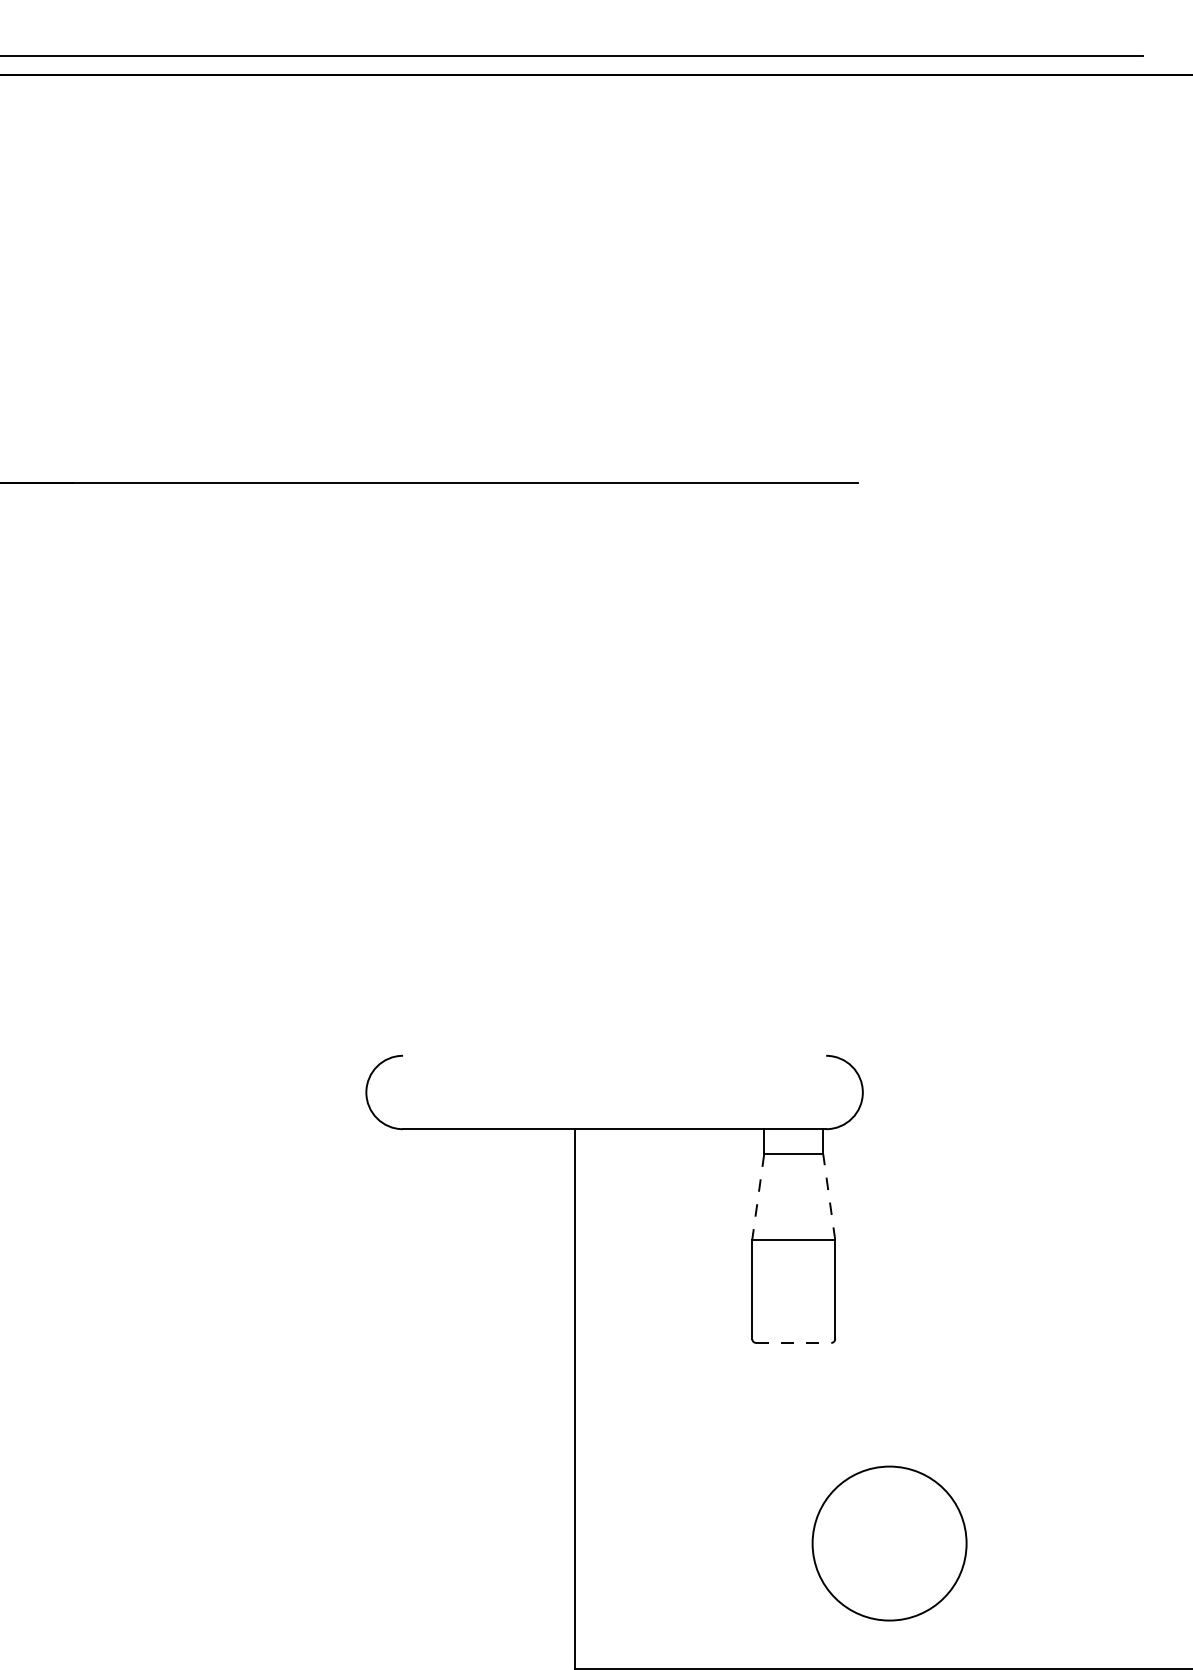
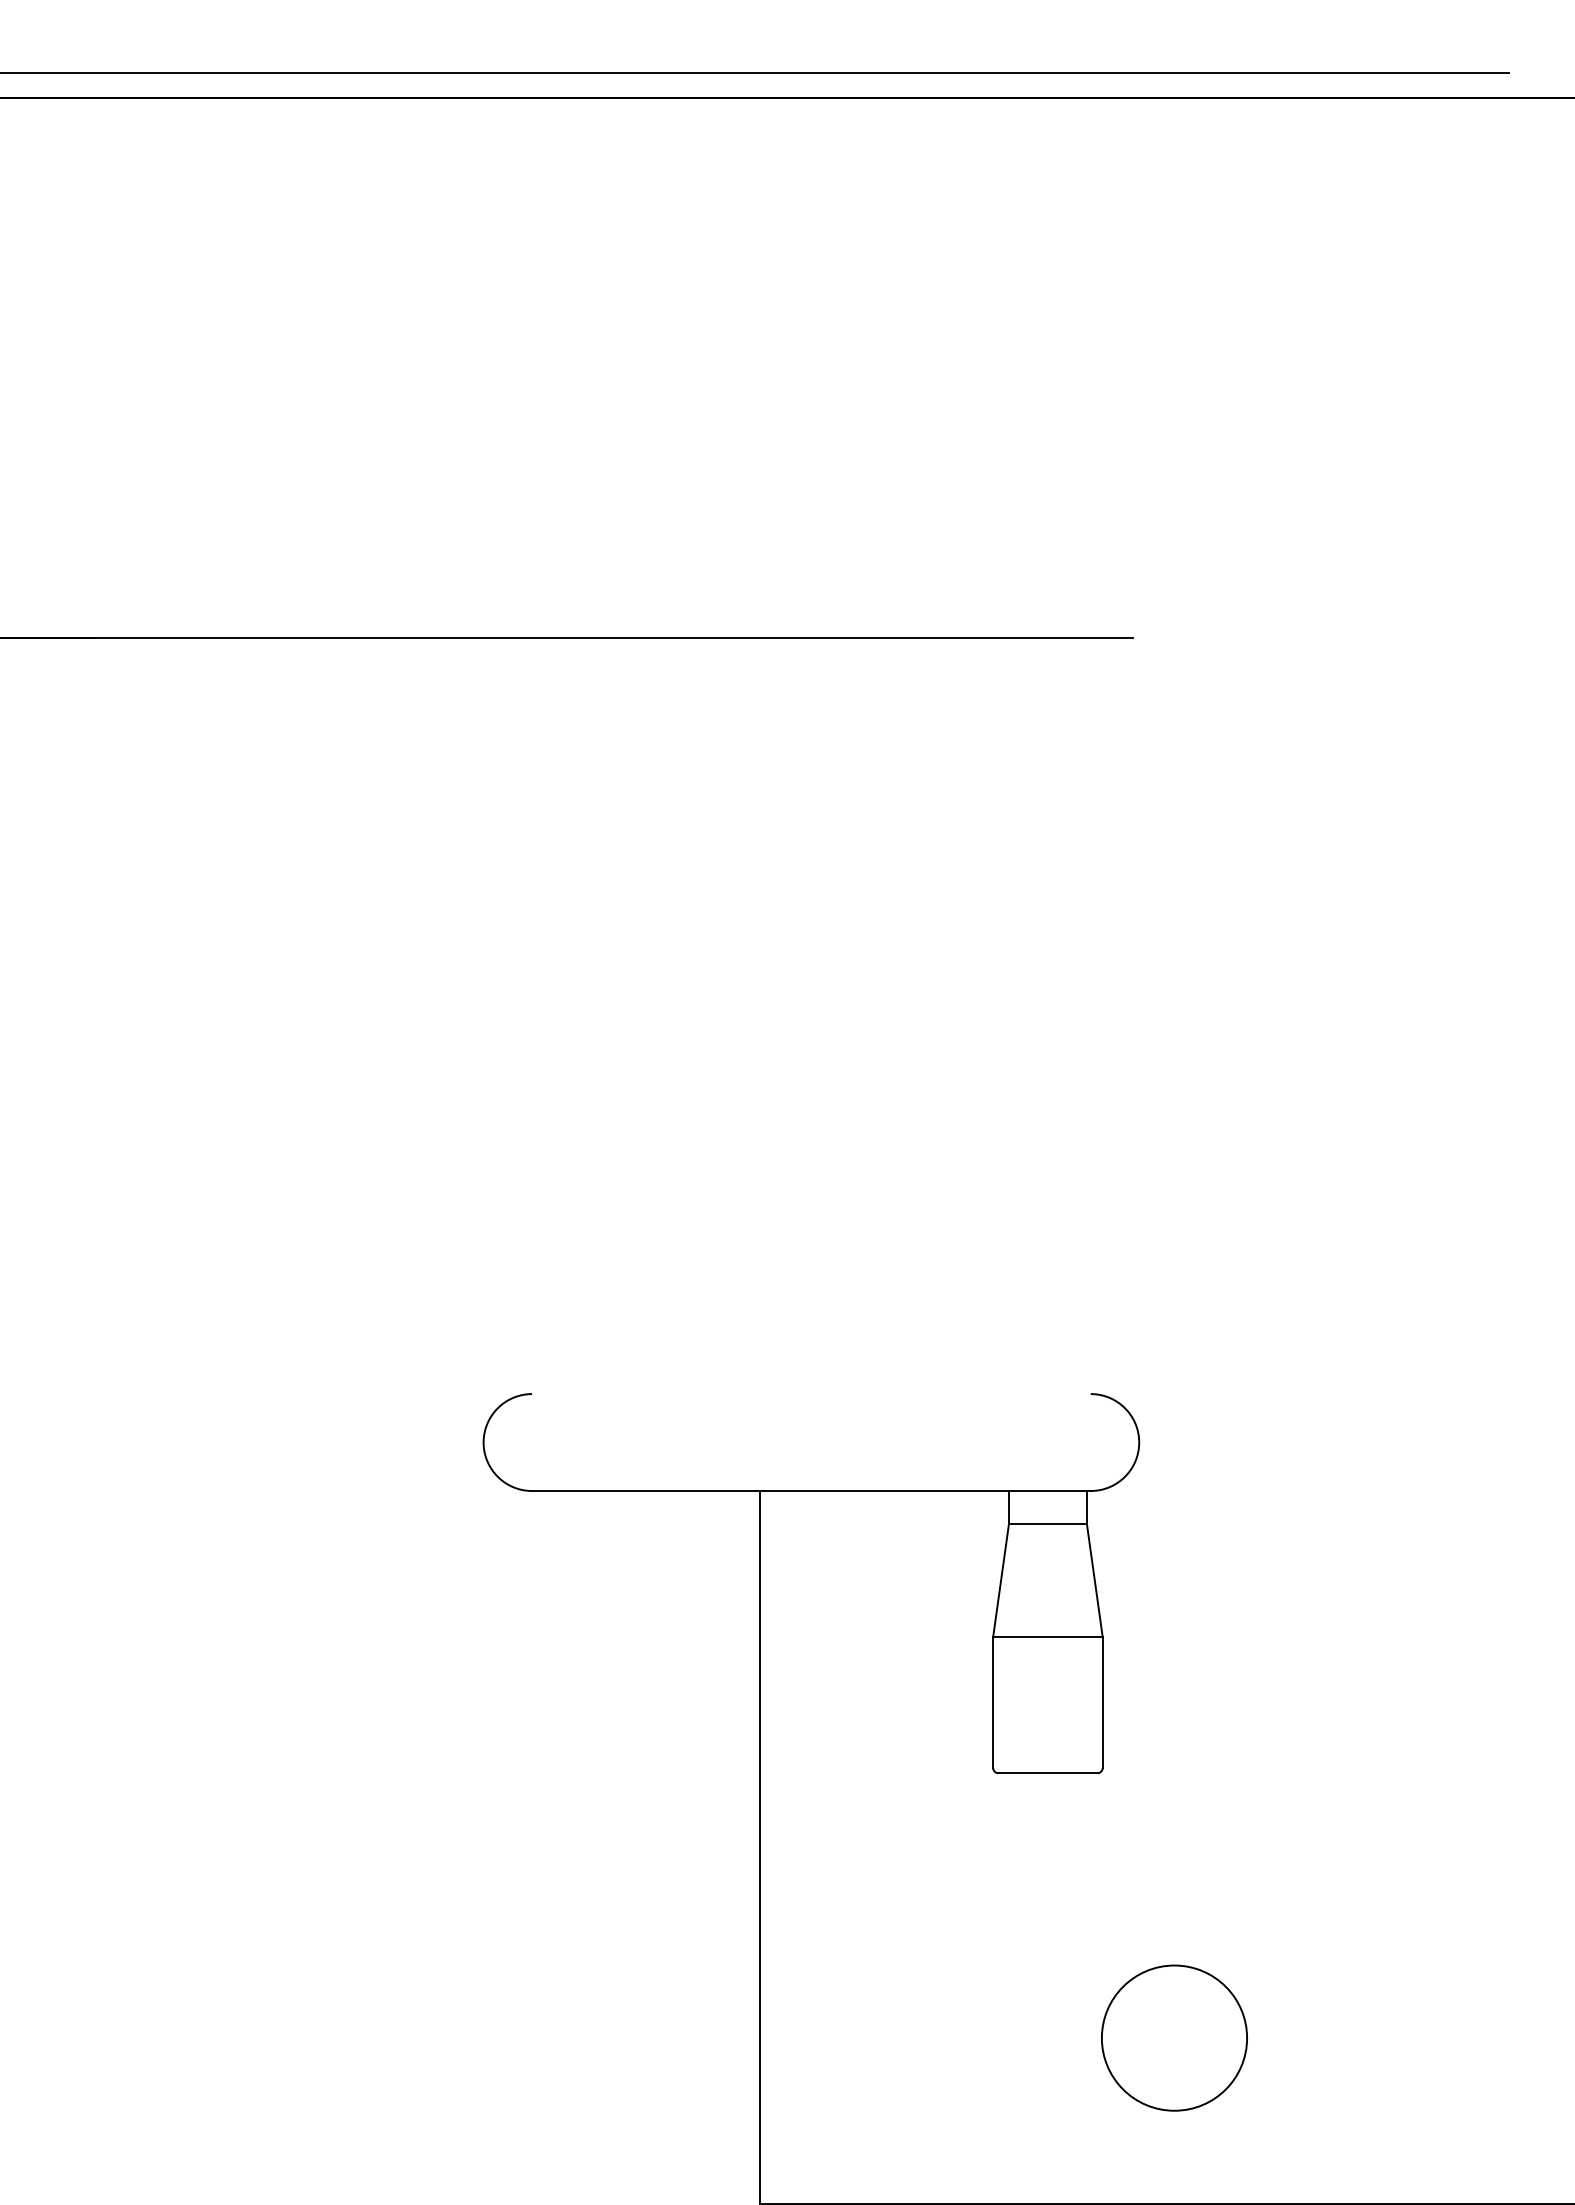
line: (829, 1196) -> (1095, 1579), dashed -> solid
line: (758, 1197) -> (1001, 1581), dashed -> solid
line: (793, 1342) -> (1047, 1772), dashed -> solid
circle: (889, 1543) -> (1174, 2038), size x0.71

